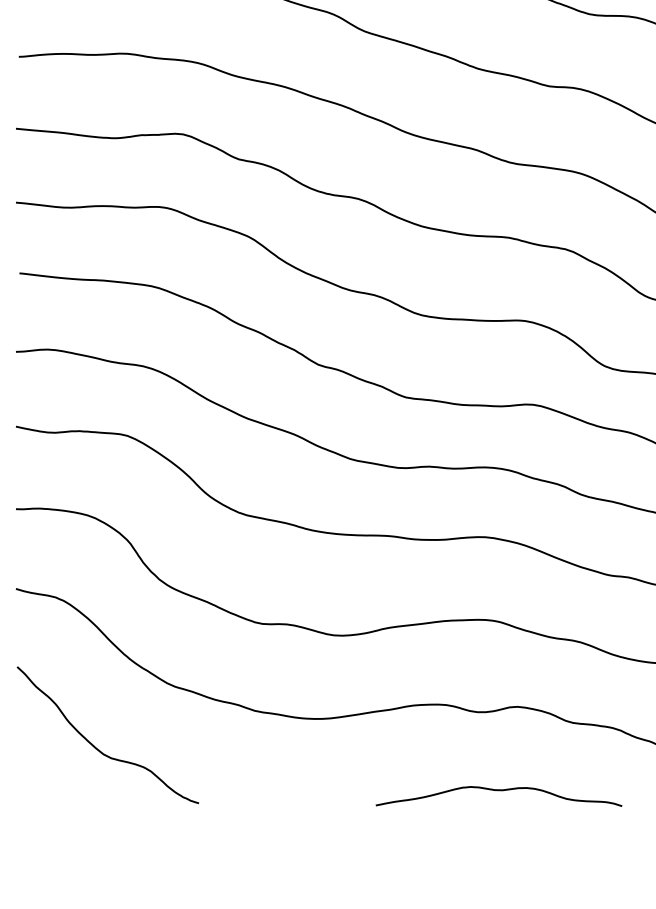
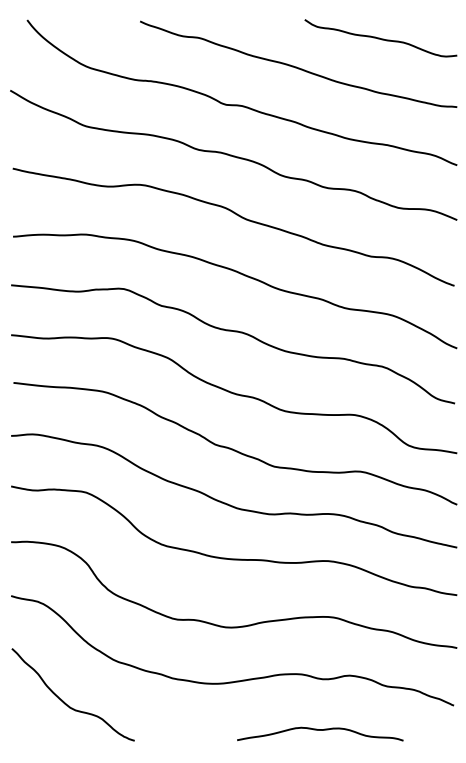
curve: (499, 791) -> (320, 730), moved

